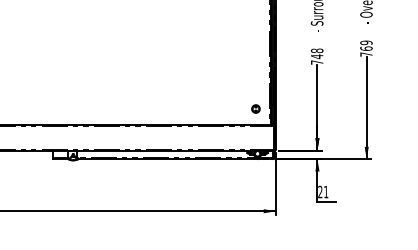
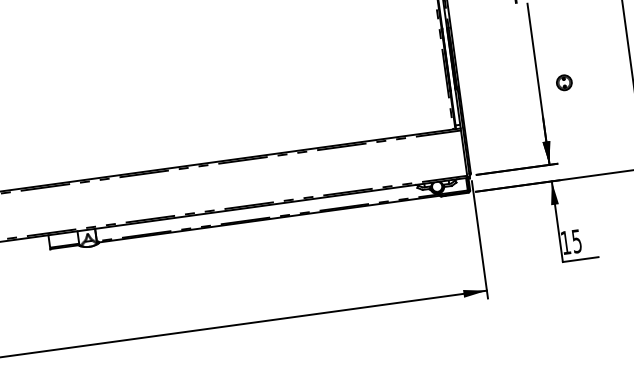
part: (255, 108) -> (563, 81), moved
text: (323, 191) -> (571, 240), 21 -> 15

